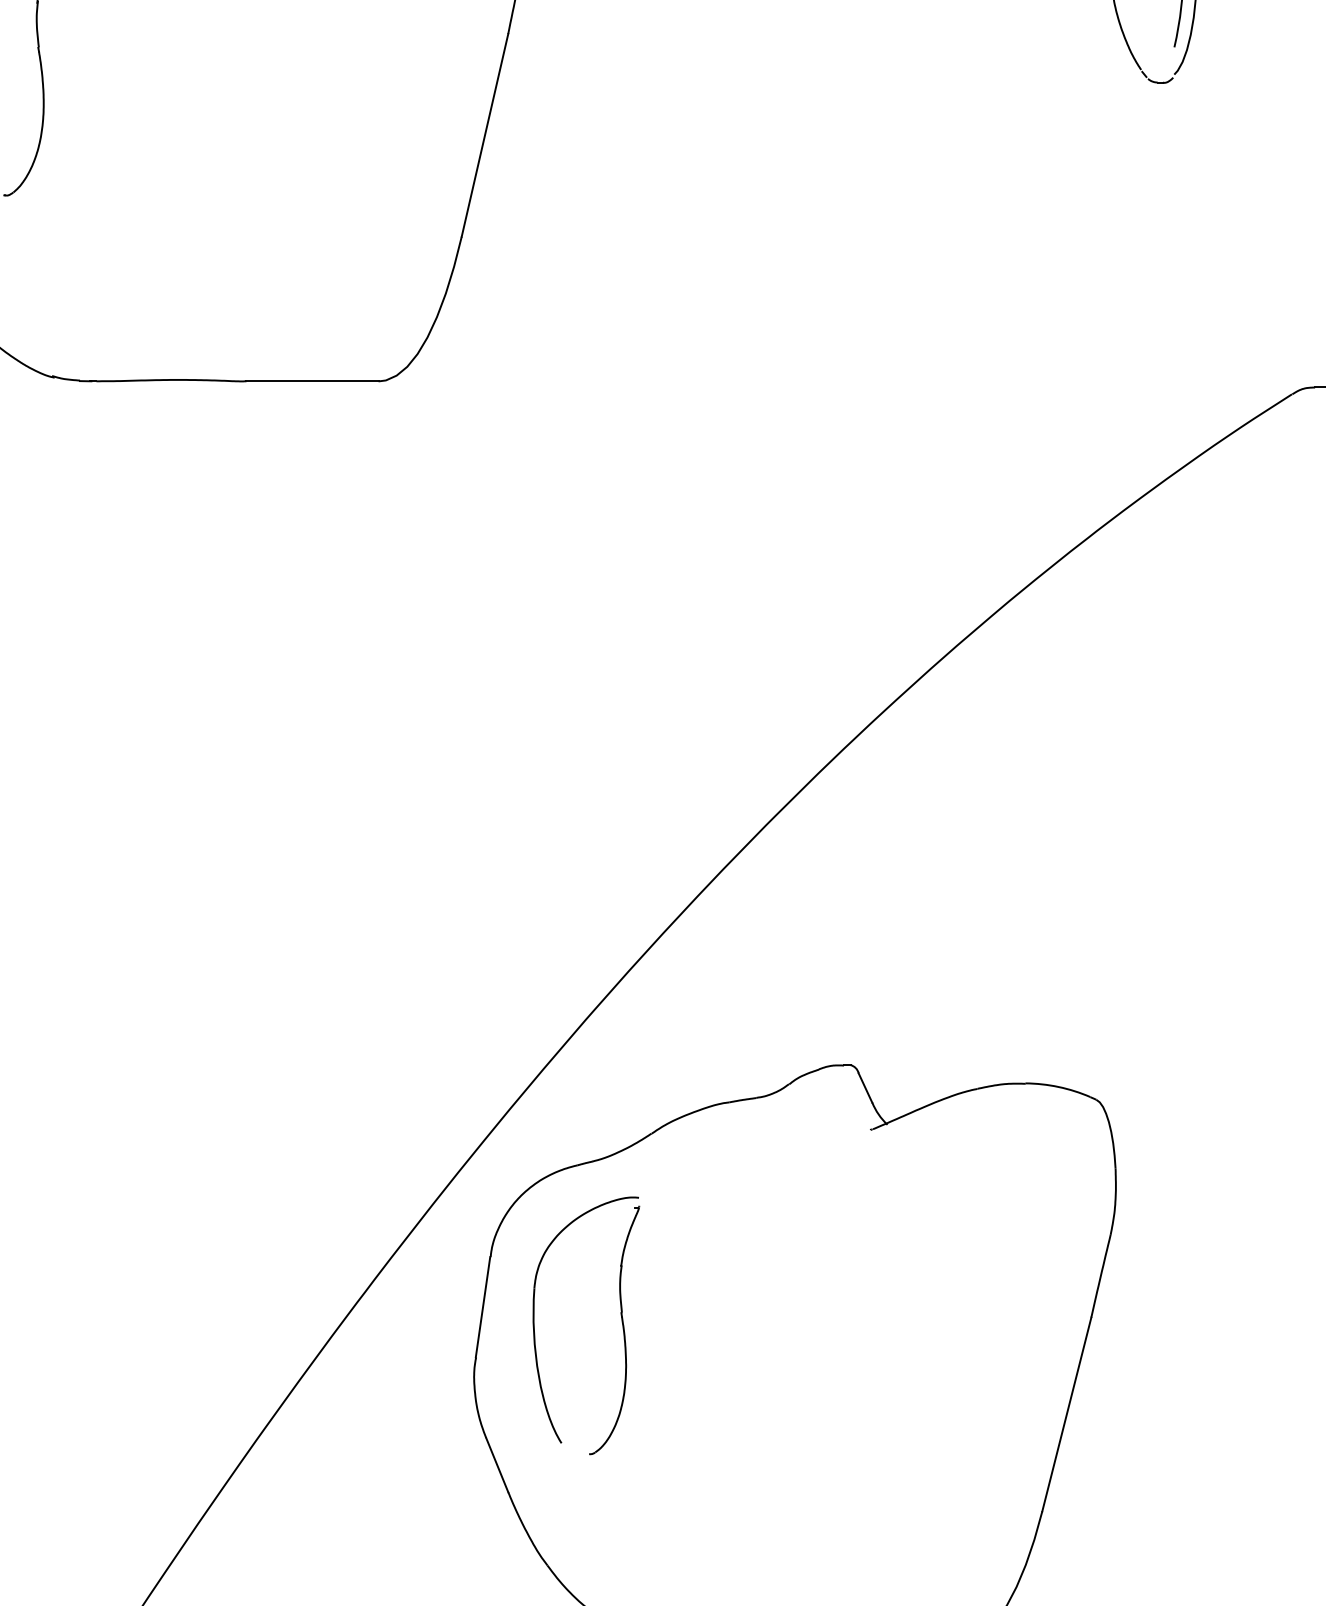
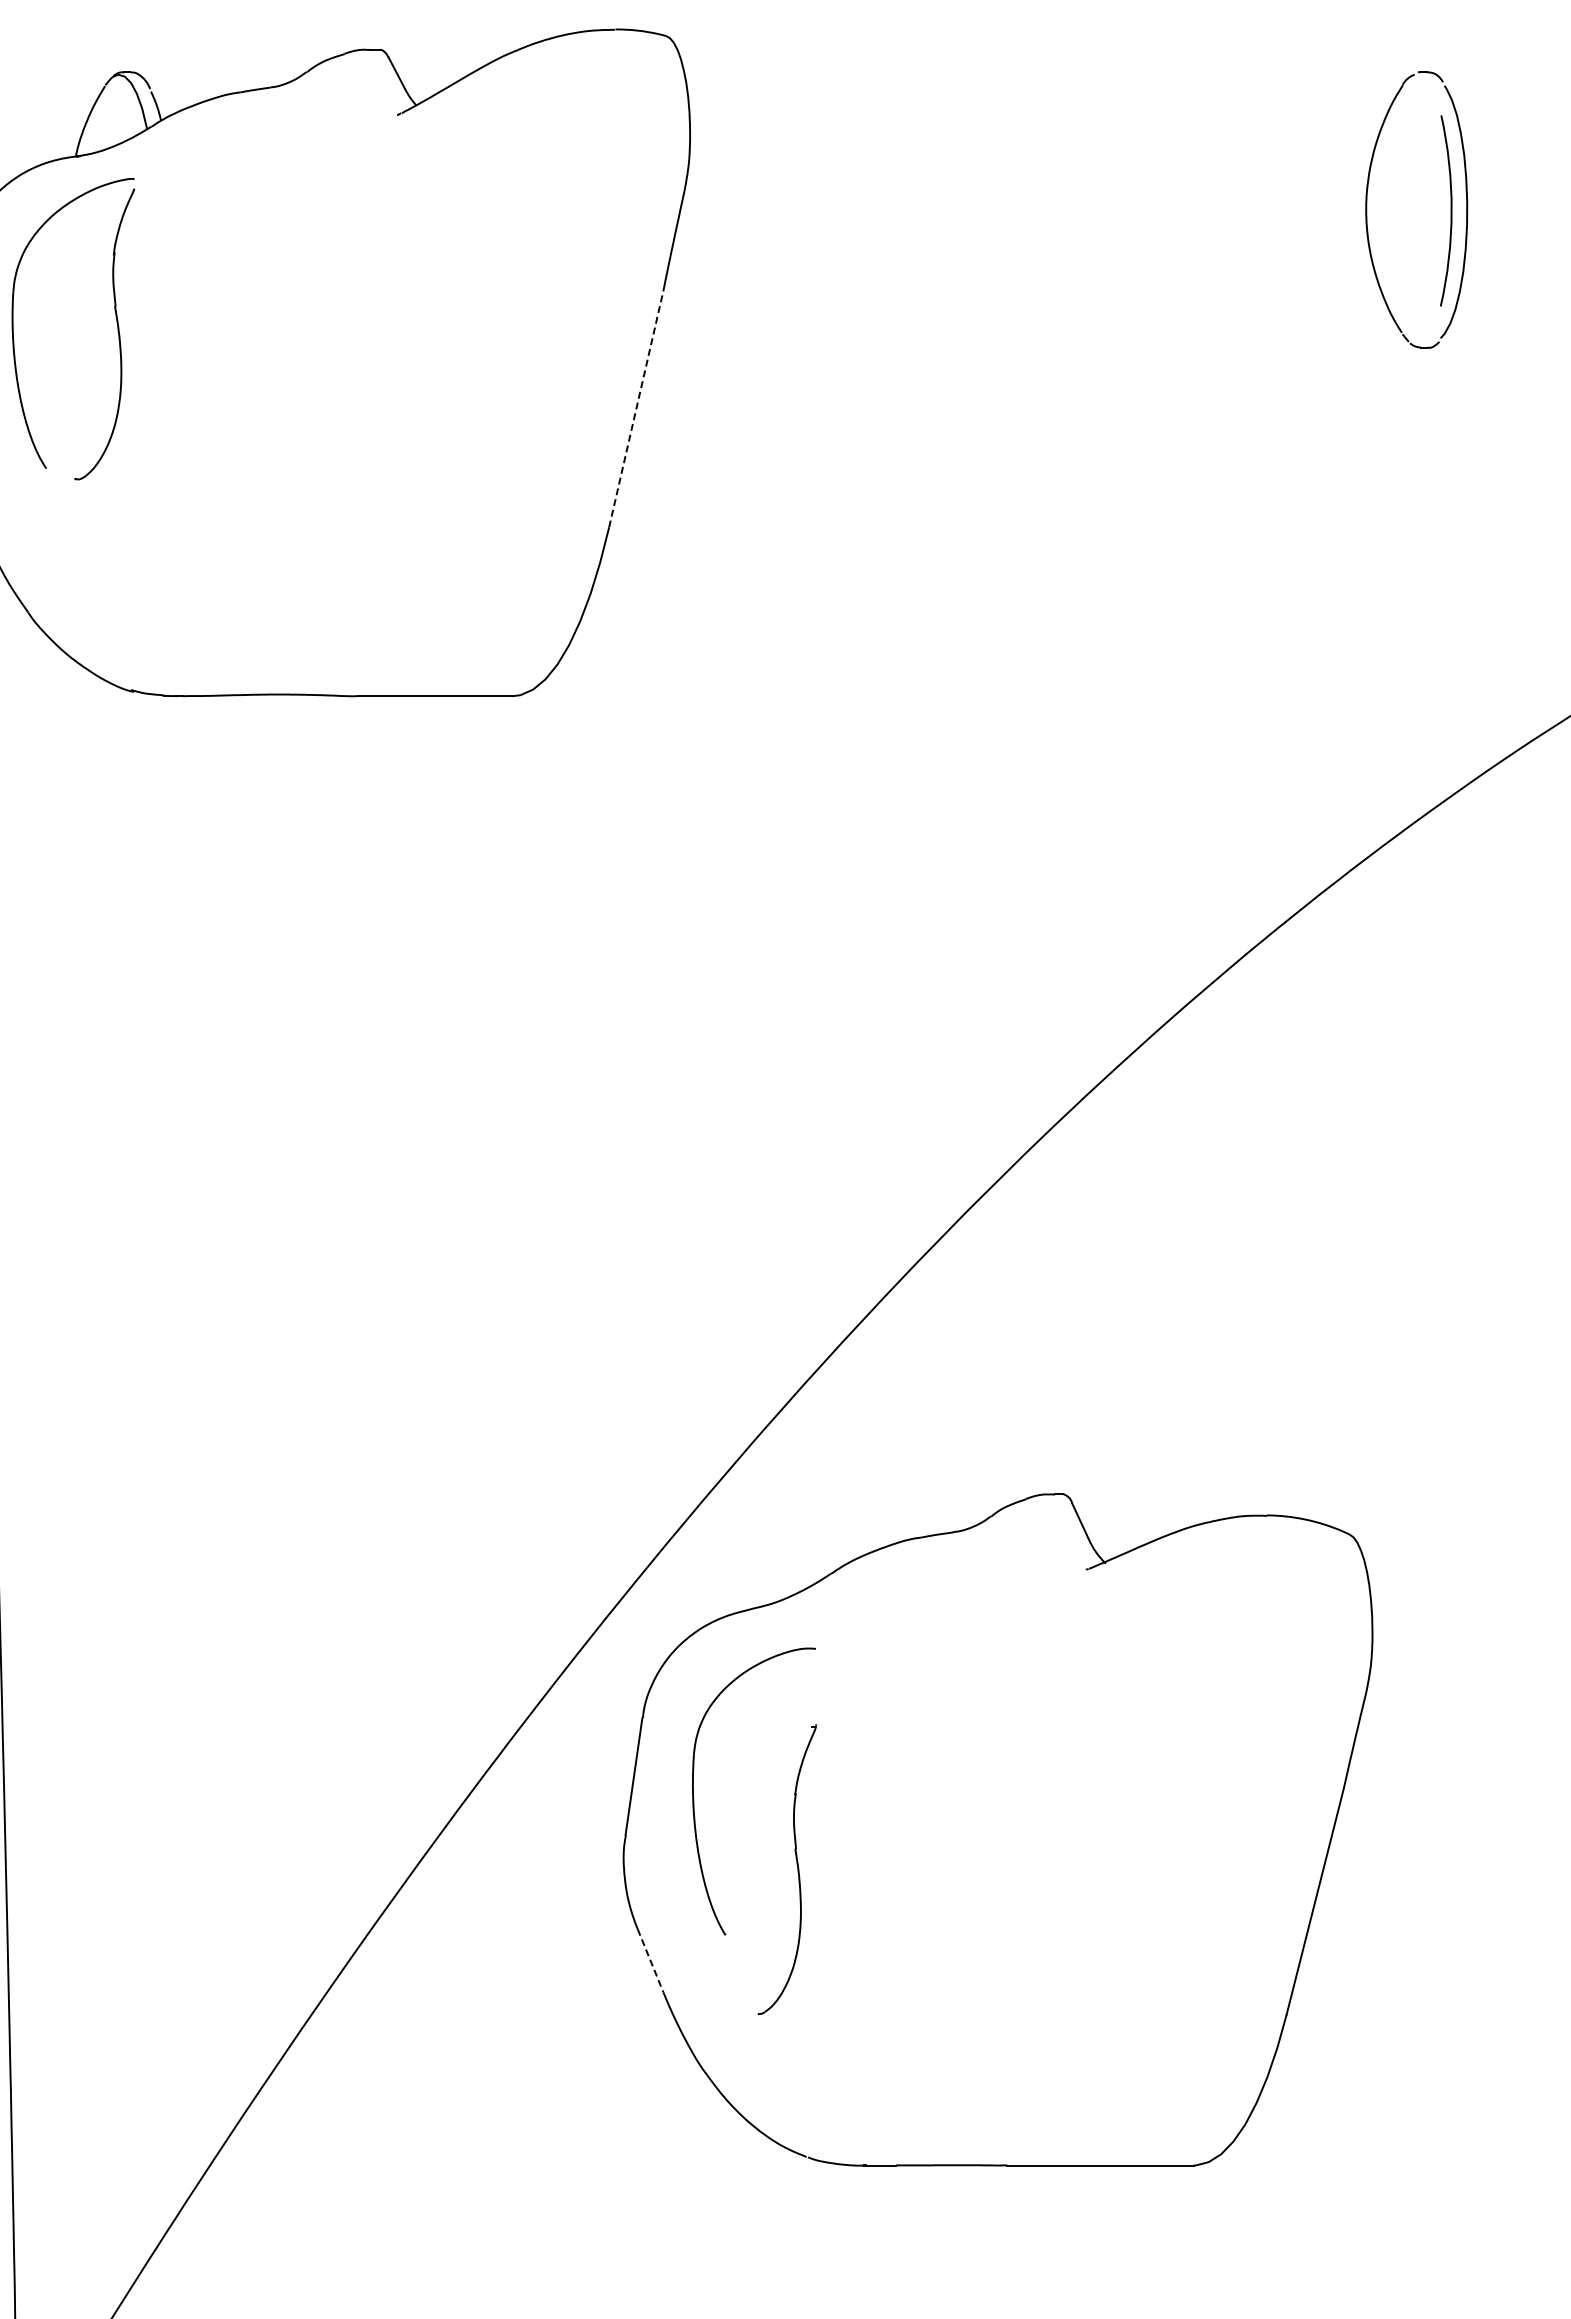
line: (485, 134) -> (636, 408), solid -> dashed
part: (623, 1330) -> (797, 1869), moved
line: (497, 1465) -> (650, 1961), solid -> dashed

